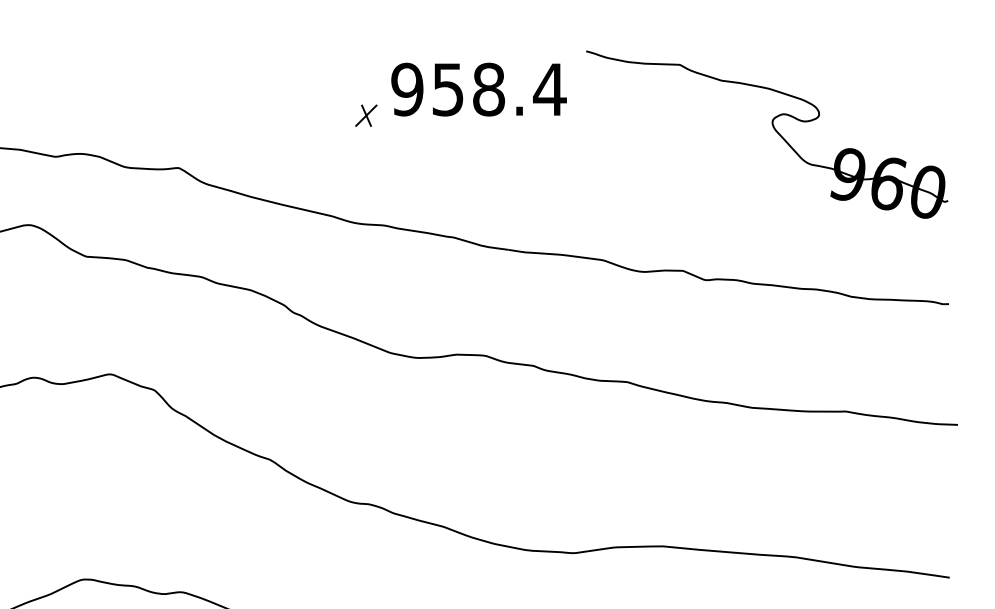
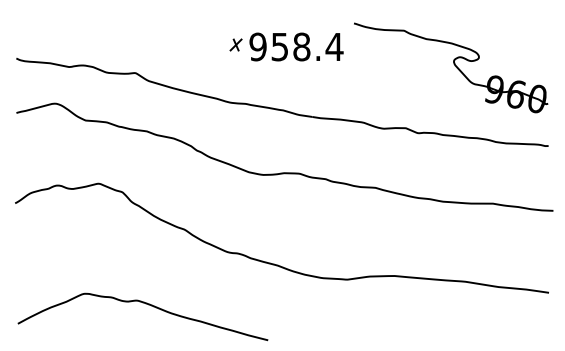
text: (478, 88) -> (296, 46), moved
part: (767, 133) -> (451, 67), moved

